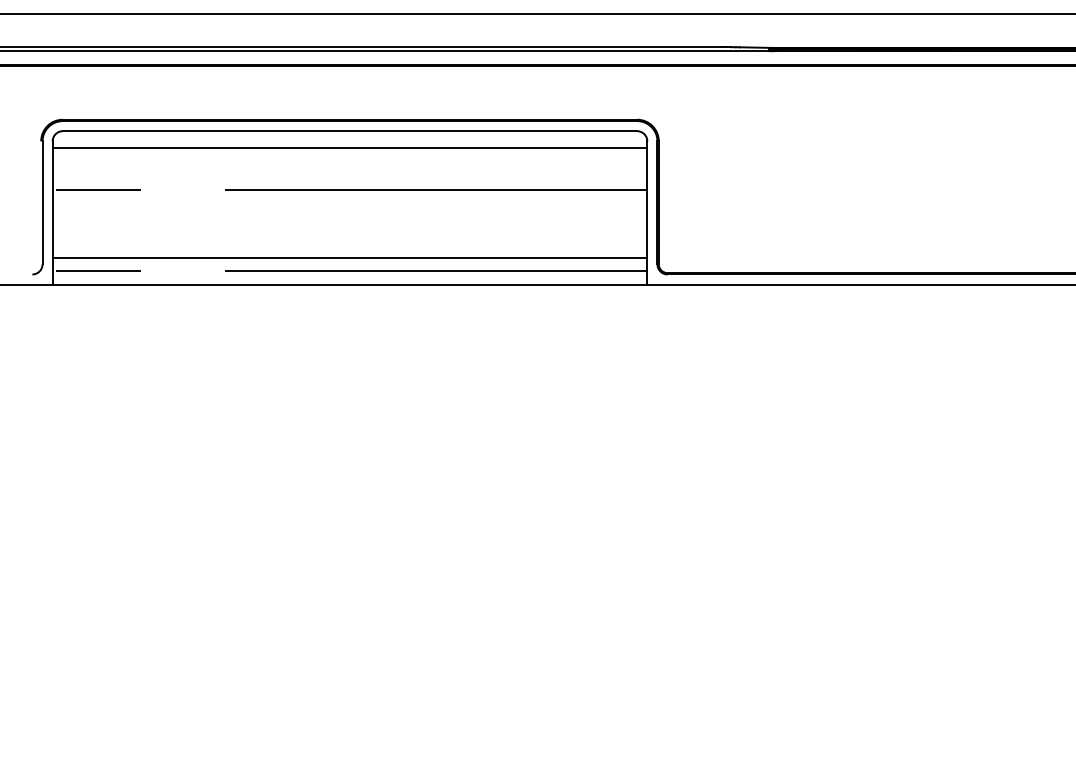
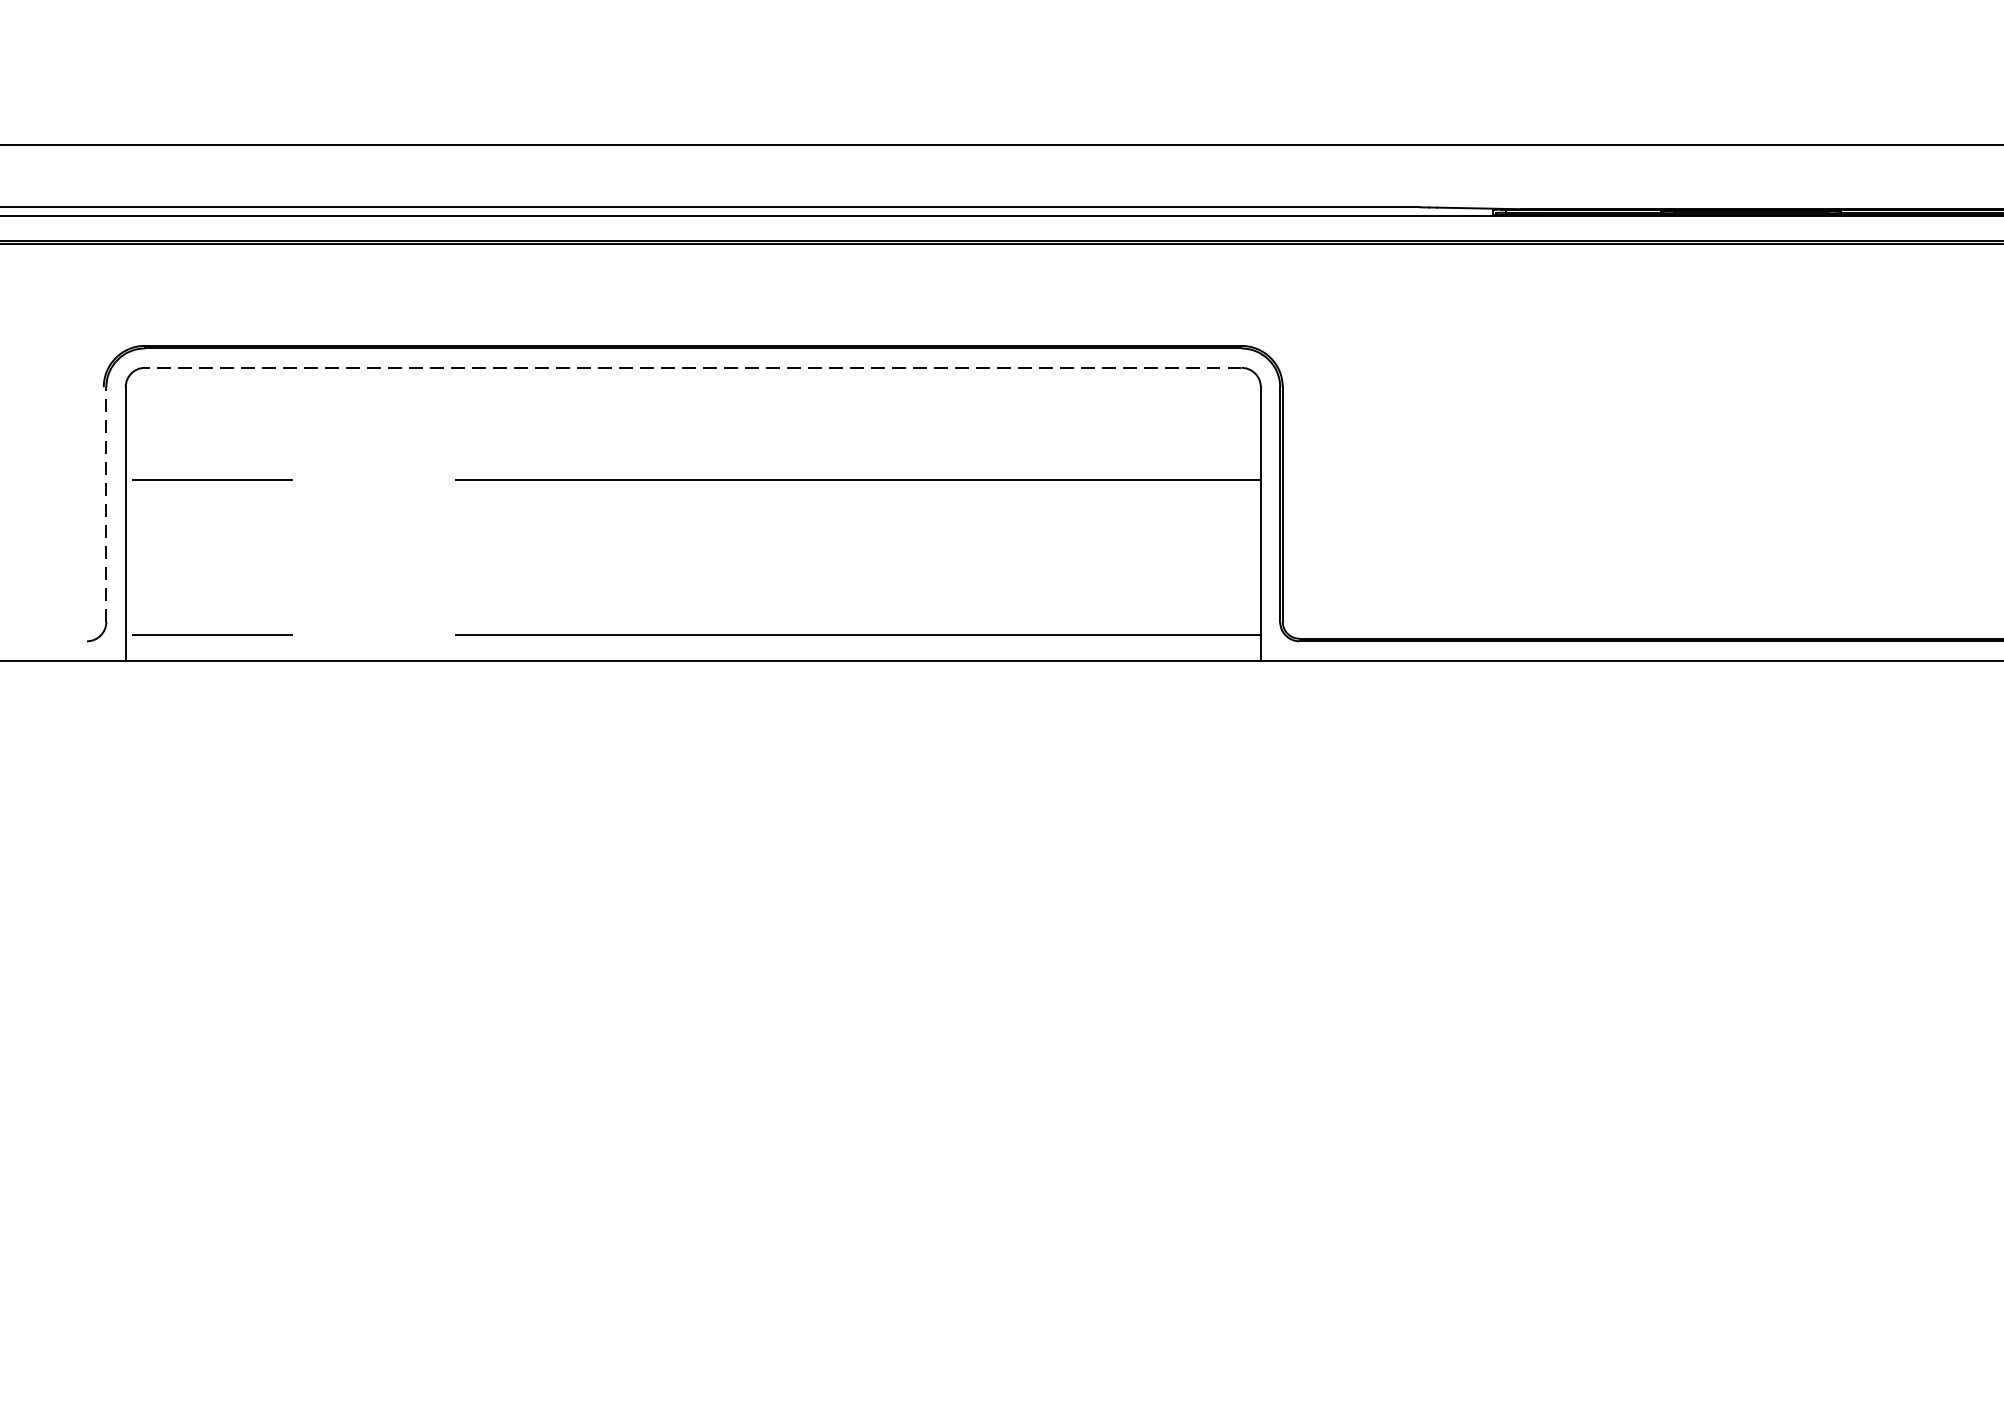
line: (349, 131) -> (692, 368), solid -> dashed
line: (349, 148) -> (692, 400), removed
line: (42, 202) -> (106, 503), solid -> dashed
line: (349, 257) -> (692, 608), removed

